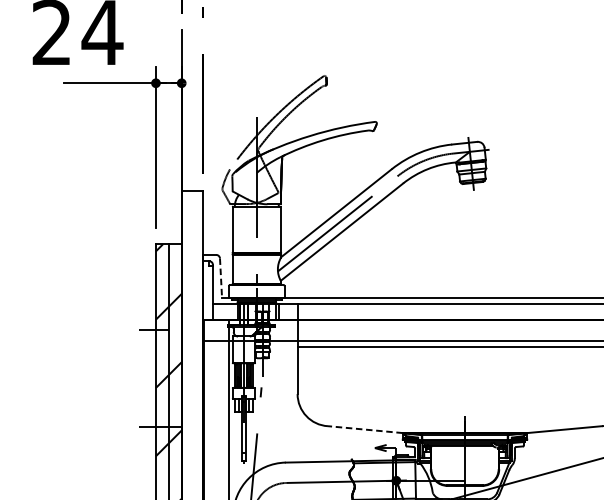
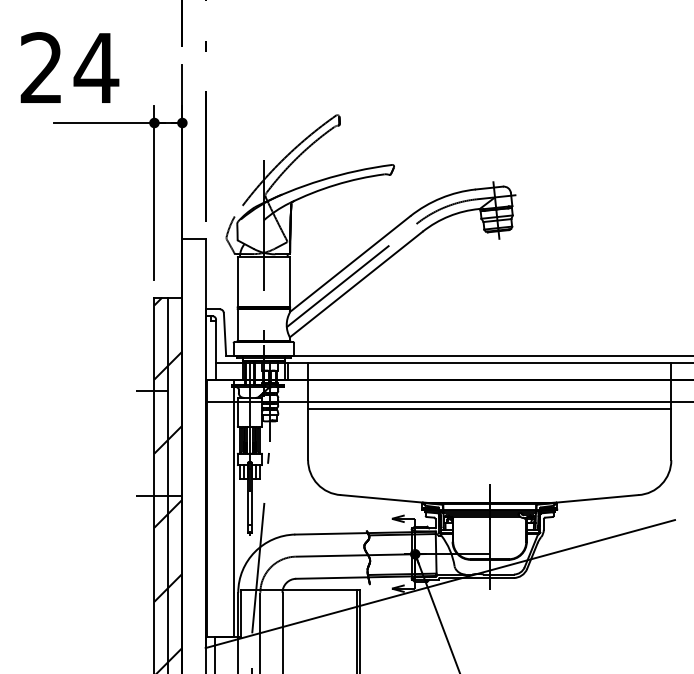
line: (221, 278) -> (225, 334), dashed -> solid
line: (365, 429) -> (381, 498), dashed -> solid

